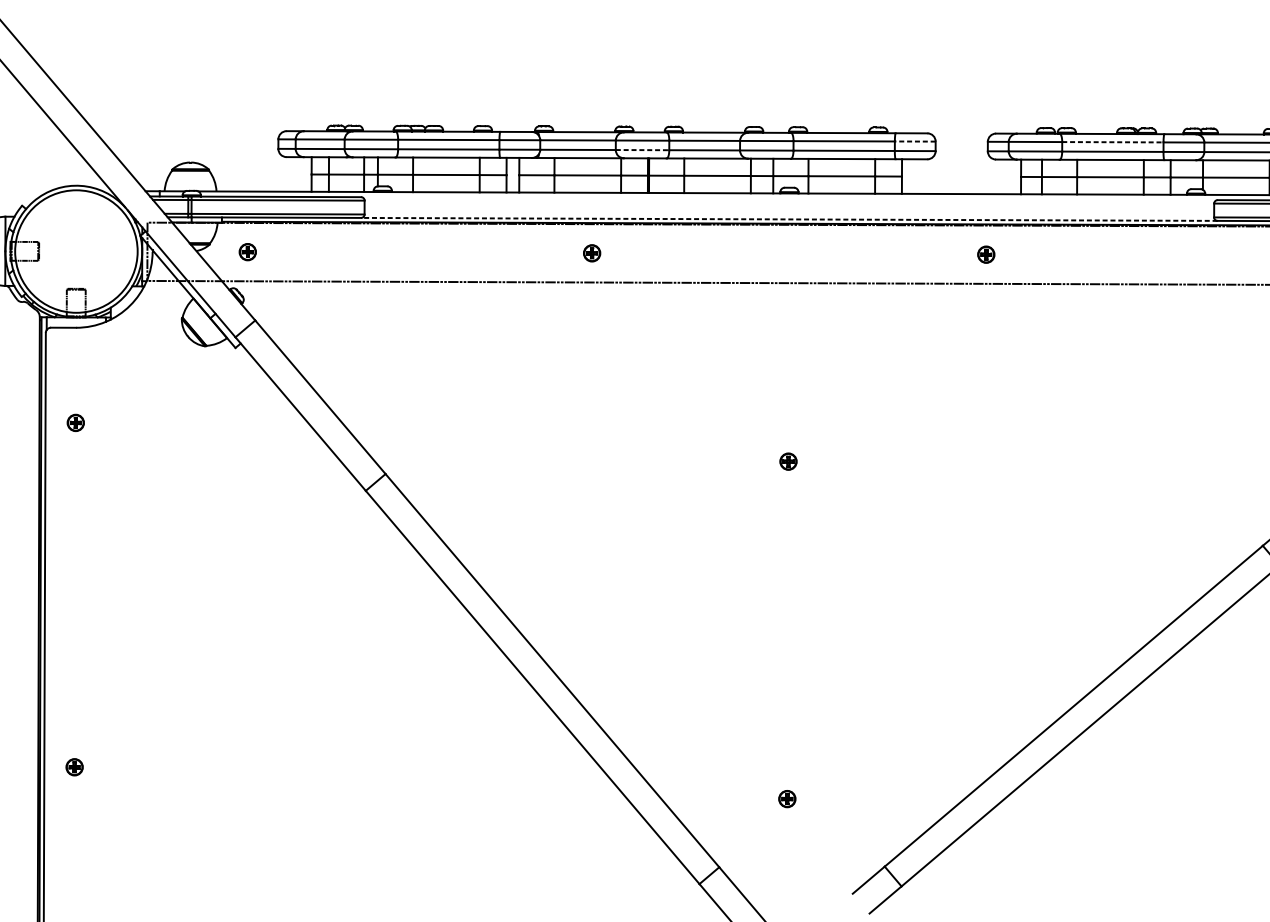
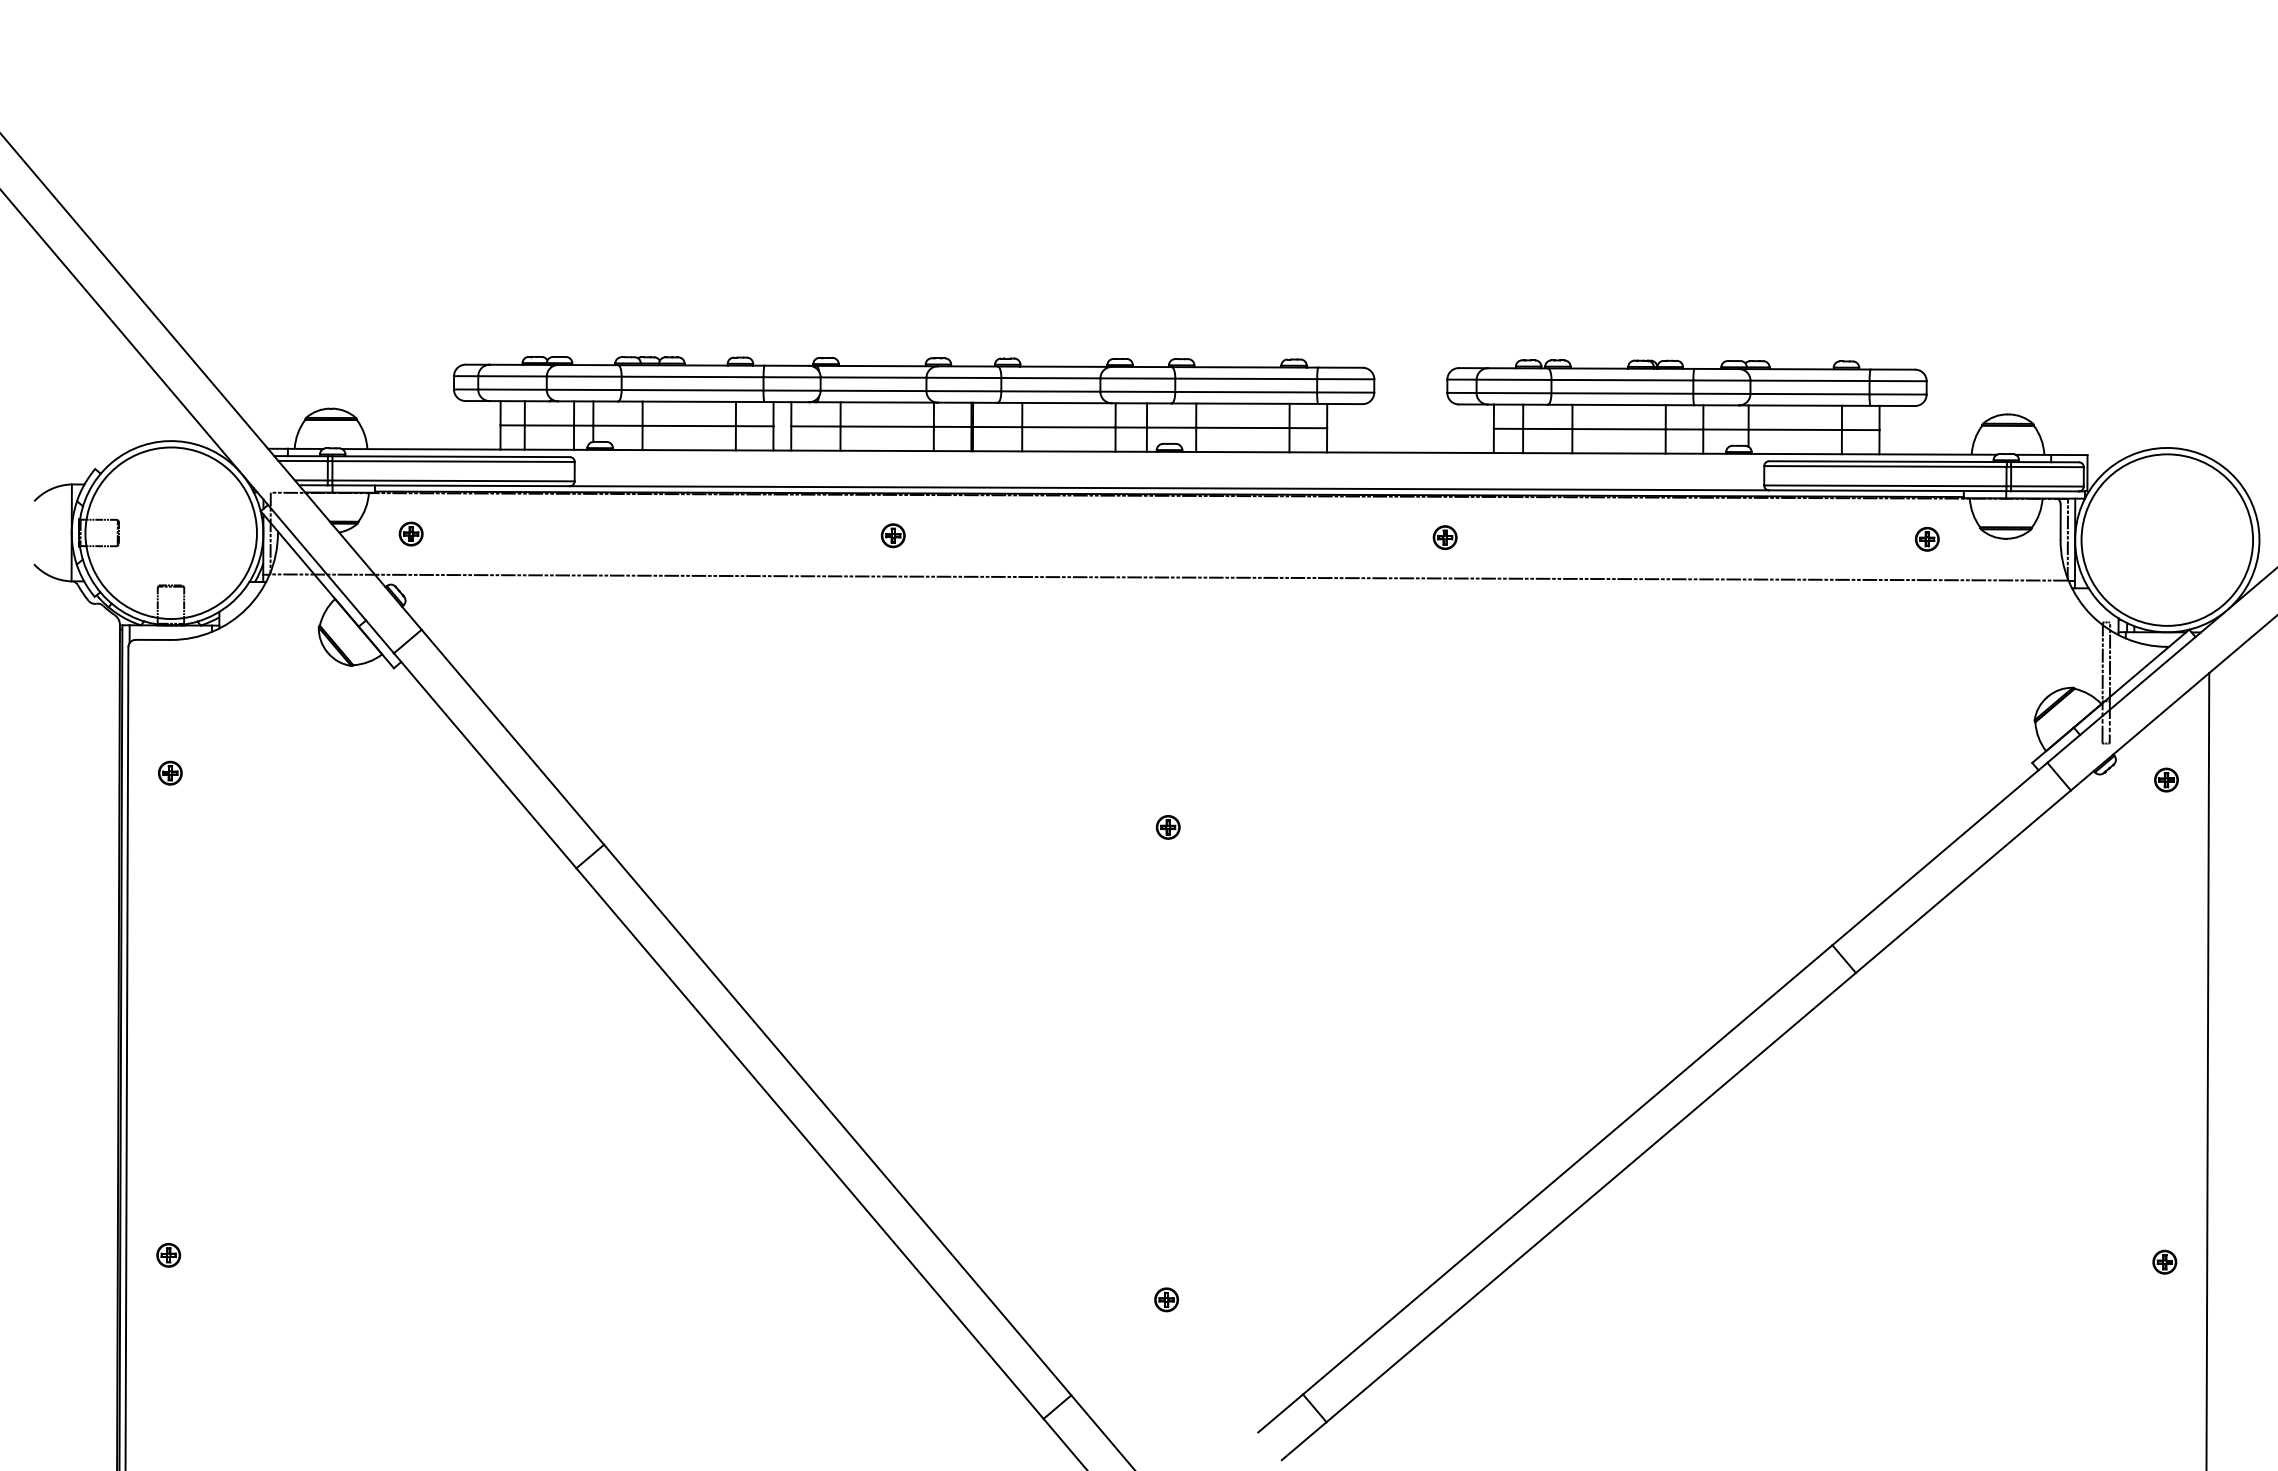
line: (915, 141) -> (1345, 379), dashed -> solid
line: (1112, 142) -> (1622, 380), dashed -> solid
line: (642, 150) -> (964, 391), dashed -> solid
line: (789, 219) -> (1169, 488), dashed -> solid

